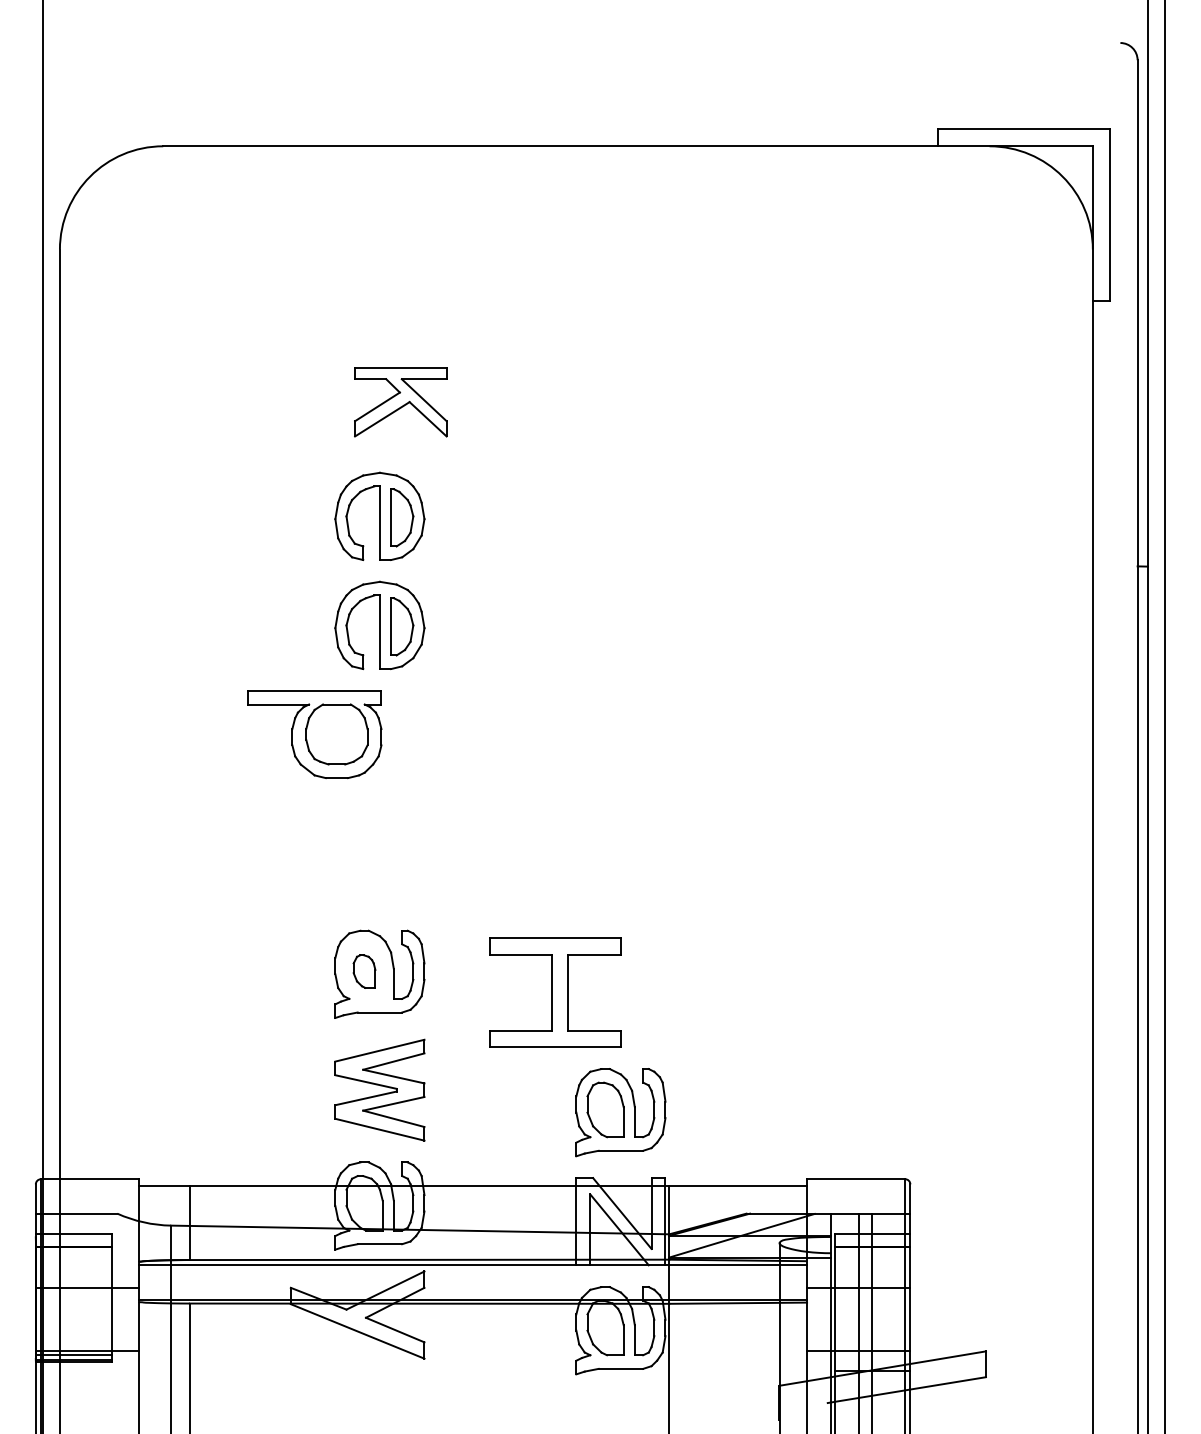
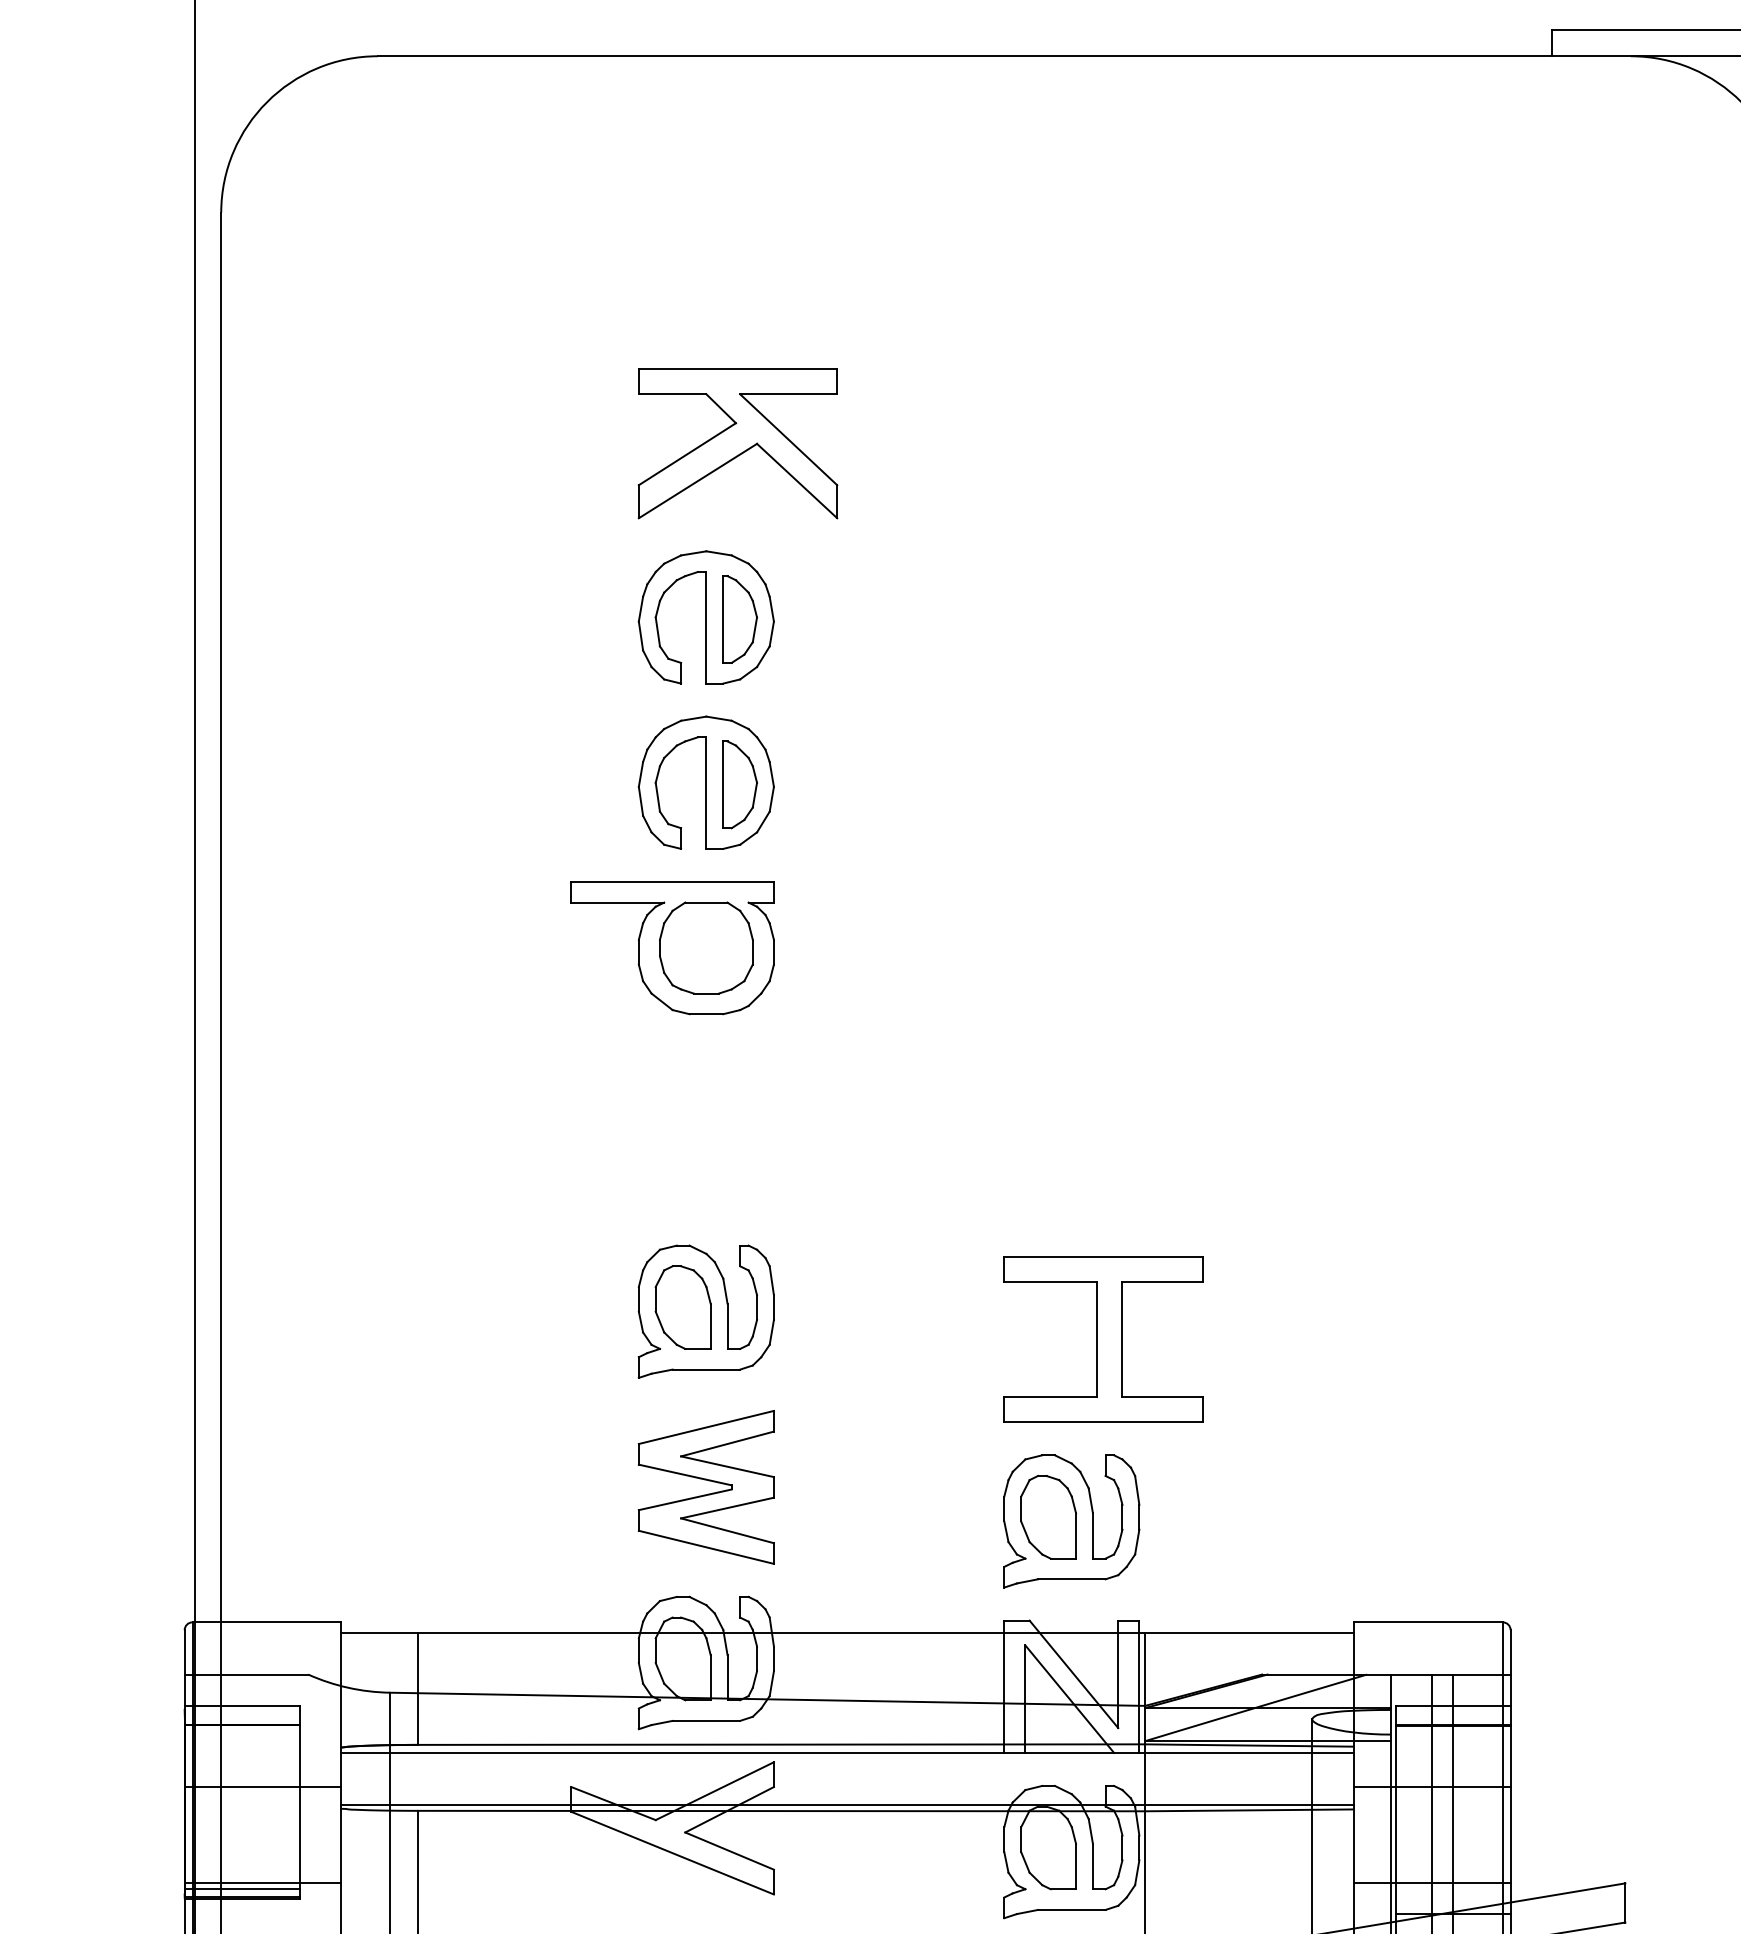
part: (400, 402) -> (737, 444), size x1.43
part: (314, 734) -> (672, 948), moved
part: (364, 971) -> (683, 1307), size x1.67
part: (555, 992) -> (1102, 1339), moved

